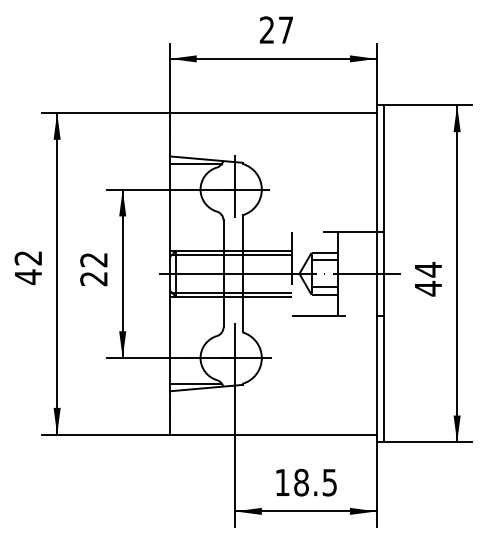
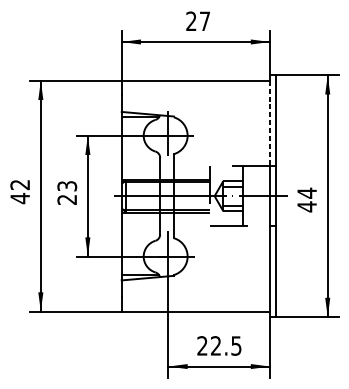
line: (376, 172) -> (269, 123), solid -> dashed
text: (93, 259) -> (66, 185), 22 -> 23
text: (291, 482) -> (208, 345), 18.5 -> 22.5

